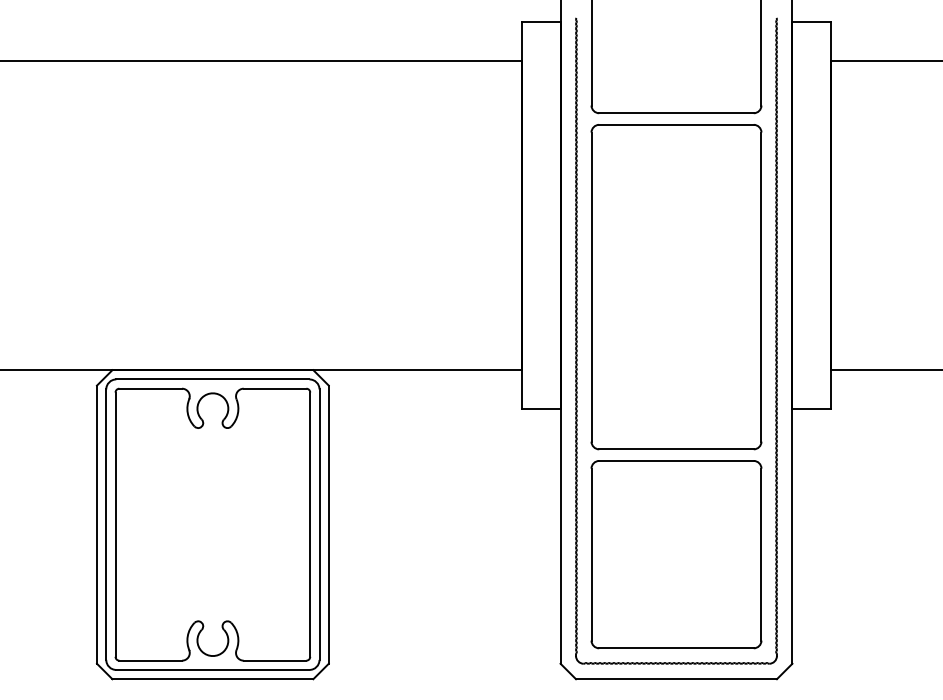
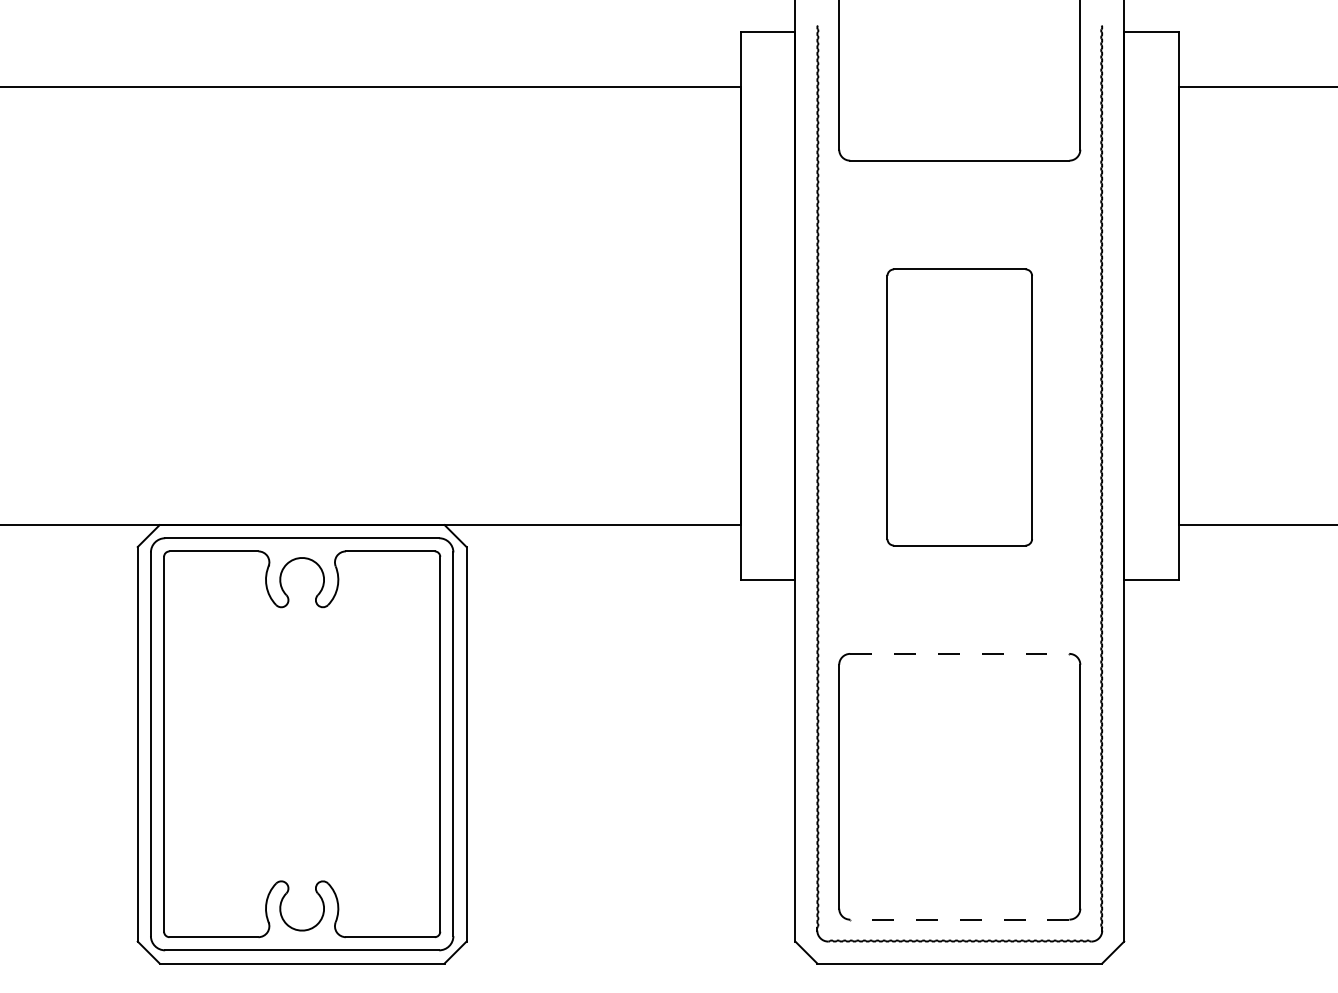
part: (676, 287) -> (959, 407), size x0.6
line: (676, 460) -> (959, 653), solid -> dashed
line: (675, 648) -> (958, 919), solid -> dashed

